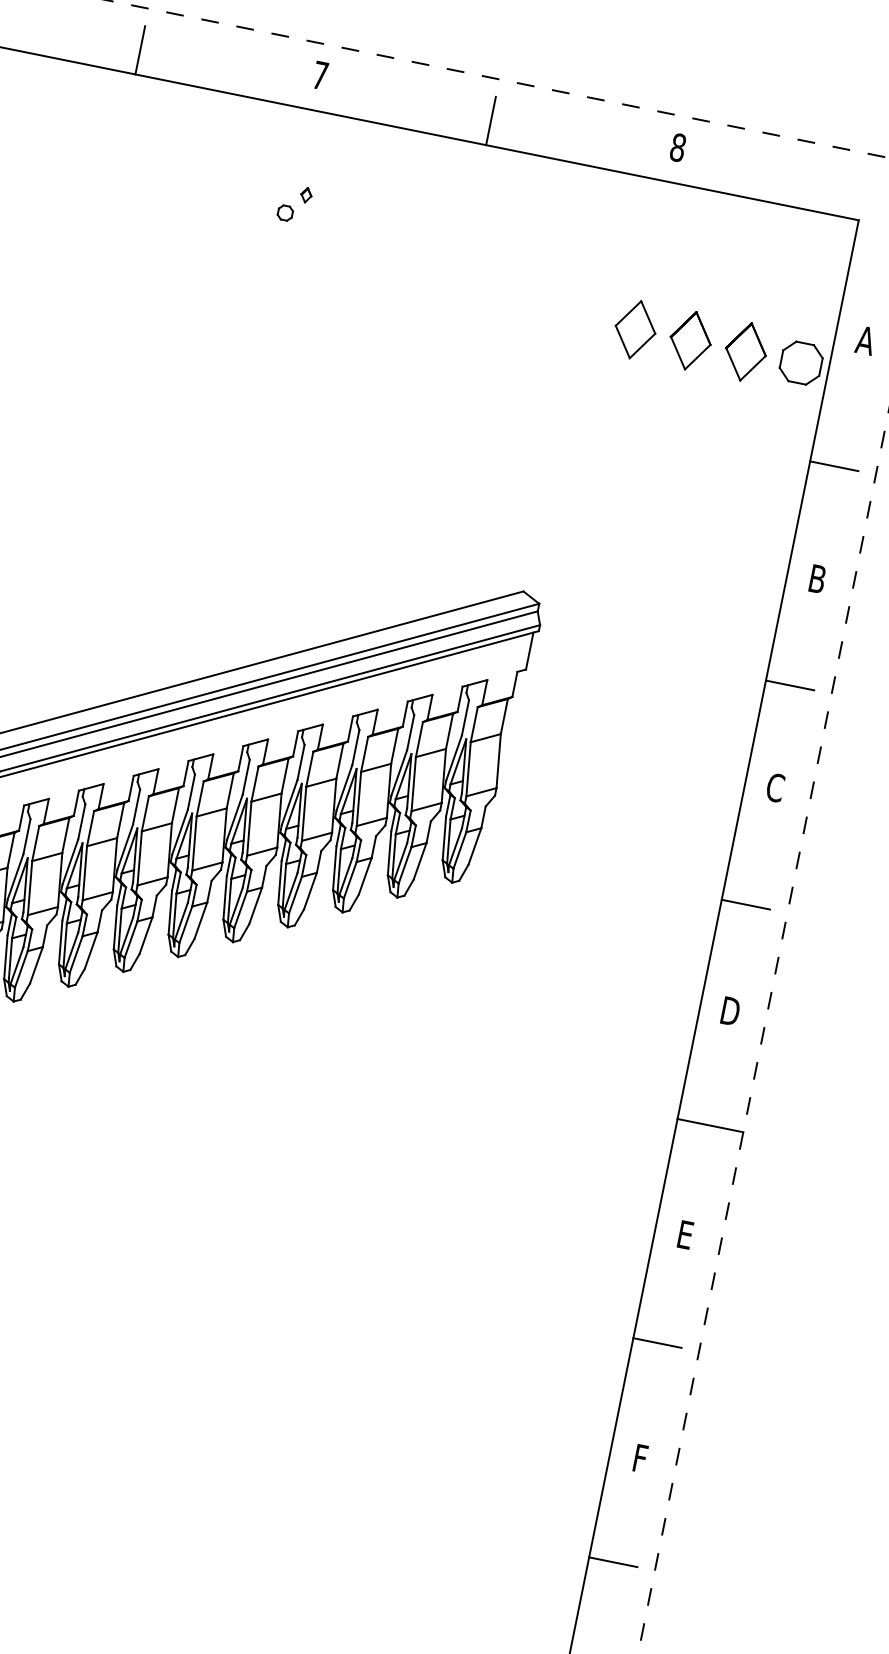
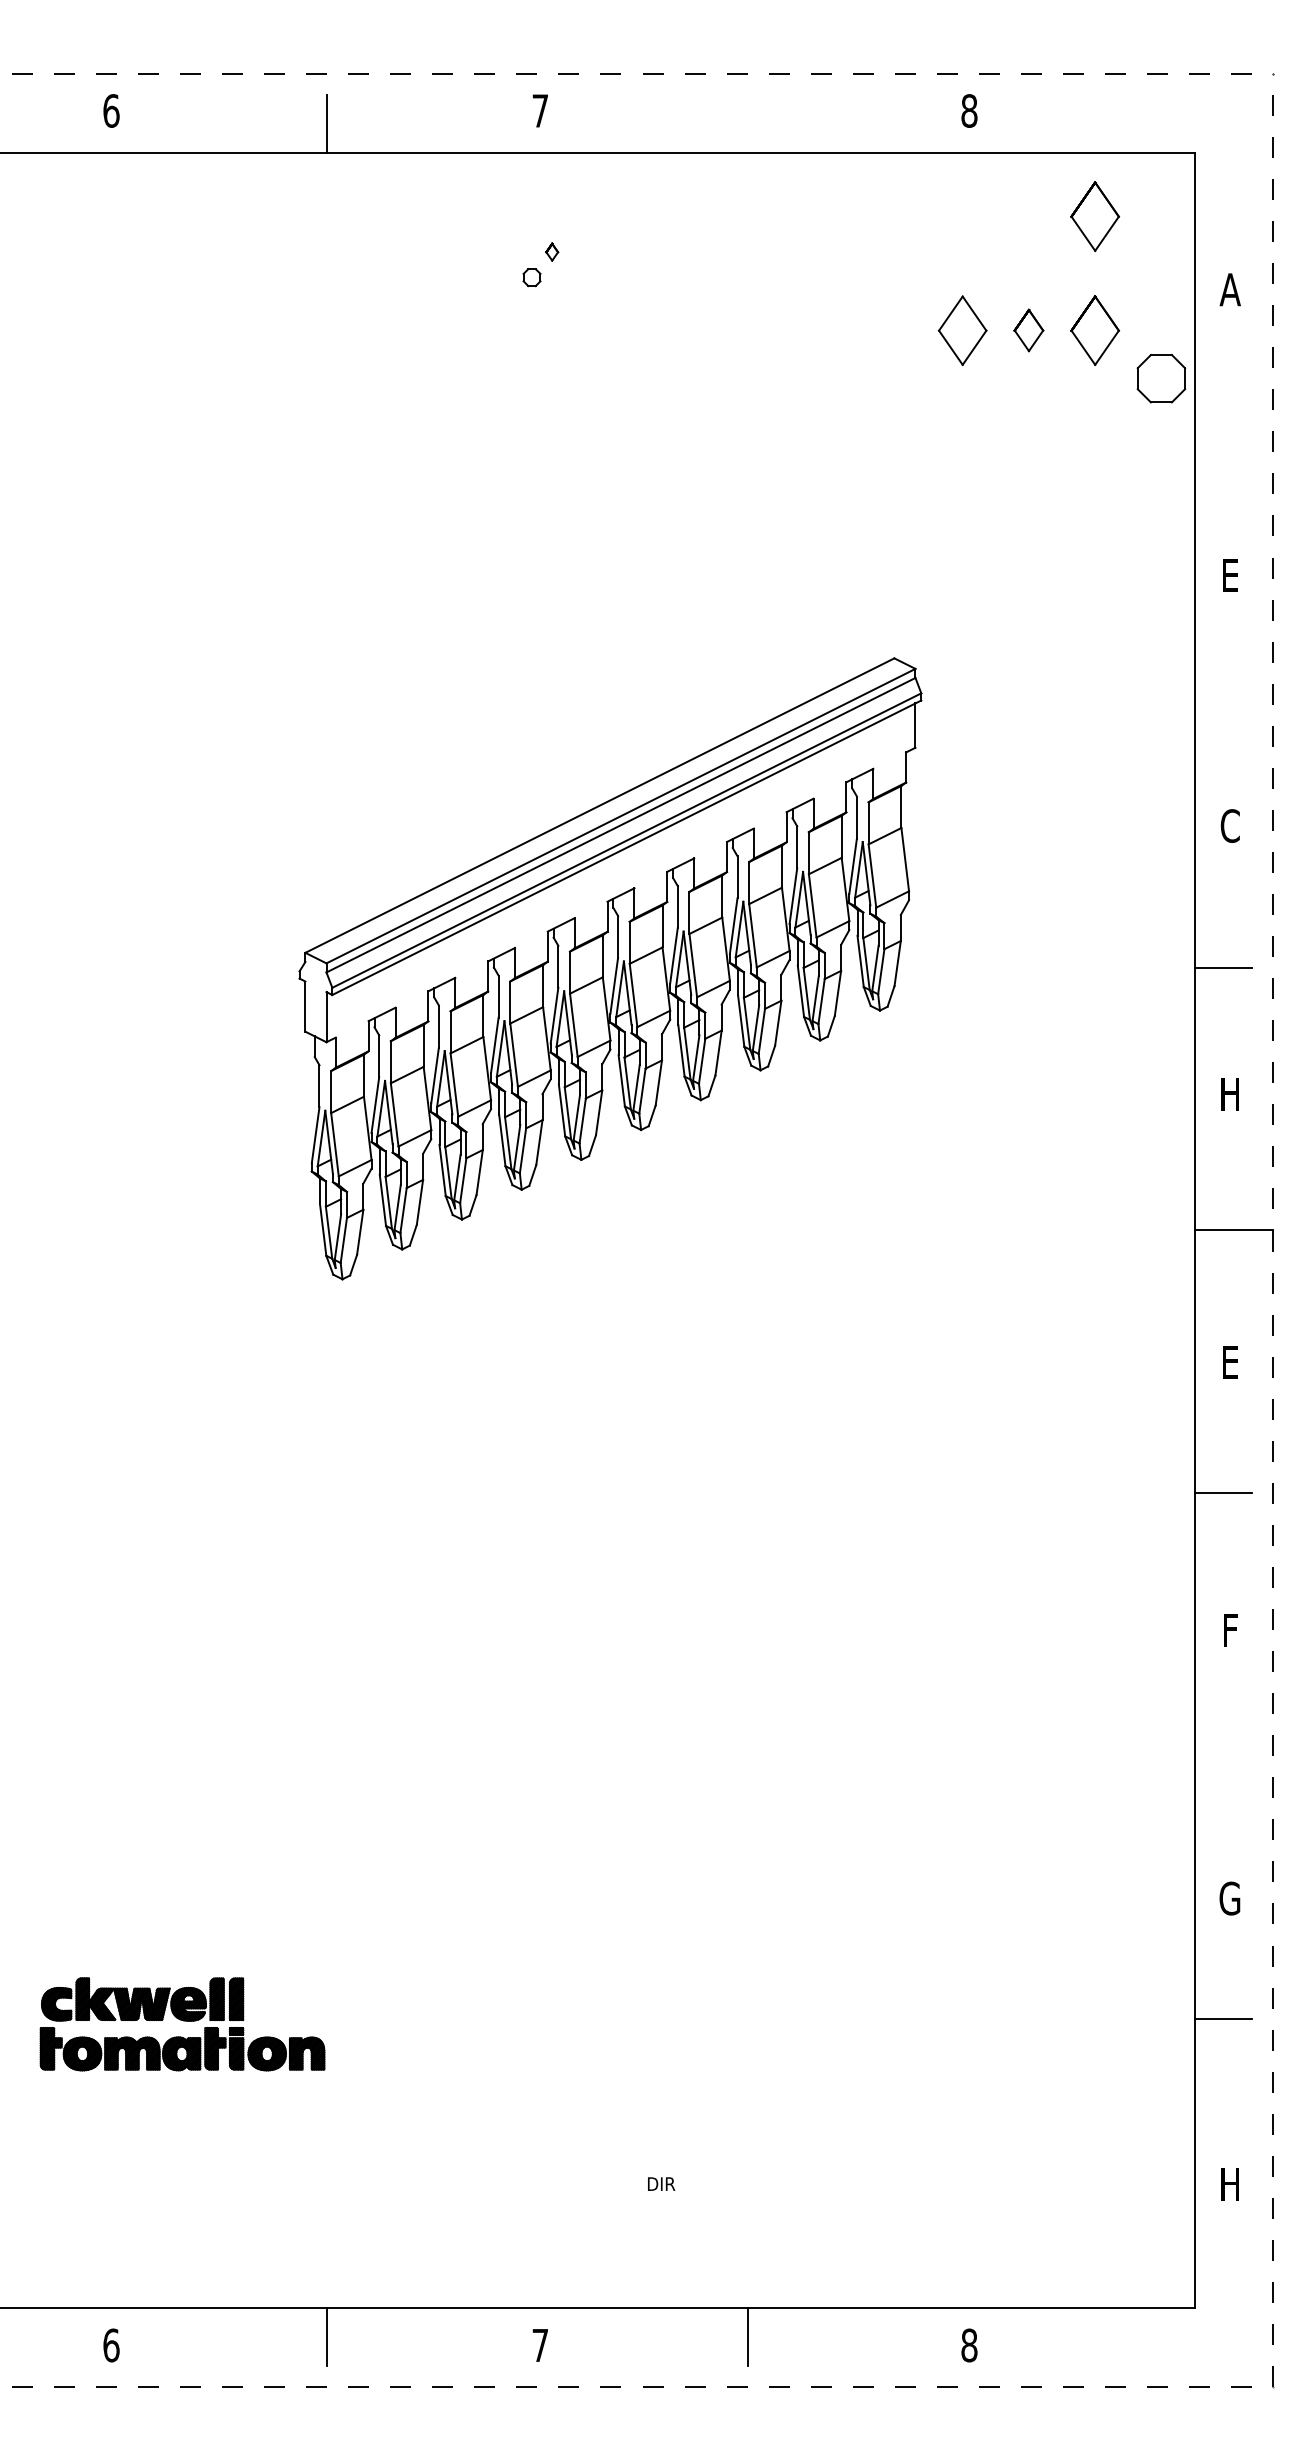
line: (490, 120) -> (747, 123), removed
part: (765, 256) -> (1095, 216), added
part: (690, 340) -> (1028, 330), size x0.6
part: (801, 363) -> (1161, 378), moved
line: (834, 465) -> (1223, 441), removed
text: (817, 578) -> (1230, 575), B -> E
line: (790, 685) -> (1223, 704), removed
text: (730, 1010) -> (1230, 1093), D -> H
line: (613, 1562) -> (1223, 1756), removed

